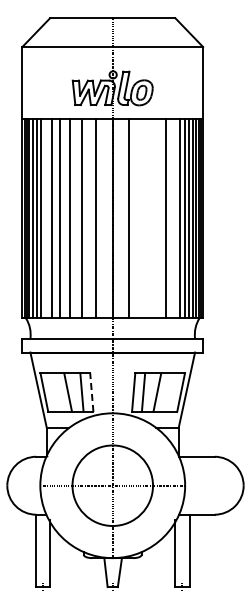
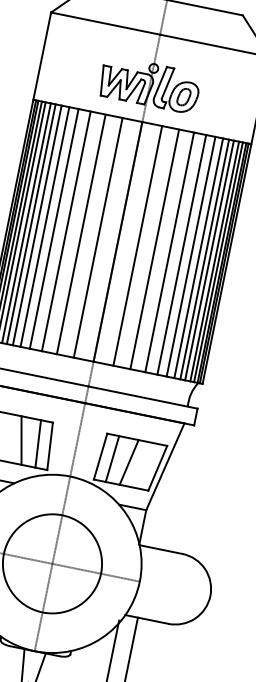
line: (45, 218) -> (36, 225), added
line: (143, 218) -> (155, 249), added
line: (155, 218) -> (169, 252), added
line: (173, 218) -> (191, 256), added
line: (91, 392) -> (49, 446), dashed -> solid

